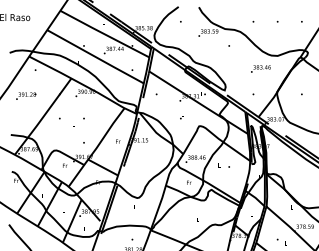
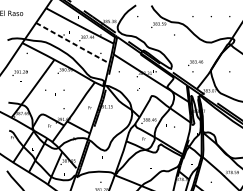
line: (95, 57) -> (72, 43), solid -> dashed
text: (260, 68) -> (195, 62), moved

